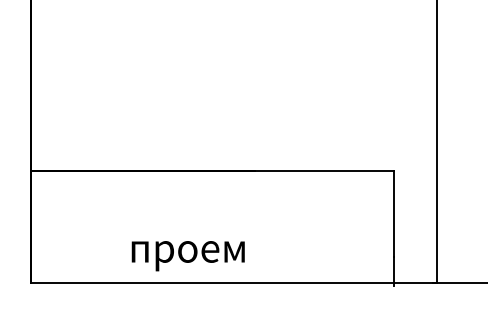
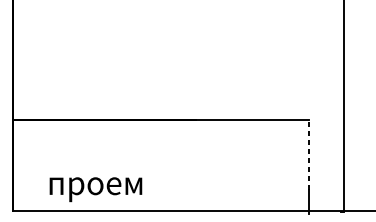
line: (393, 213) -> (308, 154), solid -> dashed
text: (187, 256) -> (95, 189), moved

